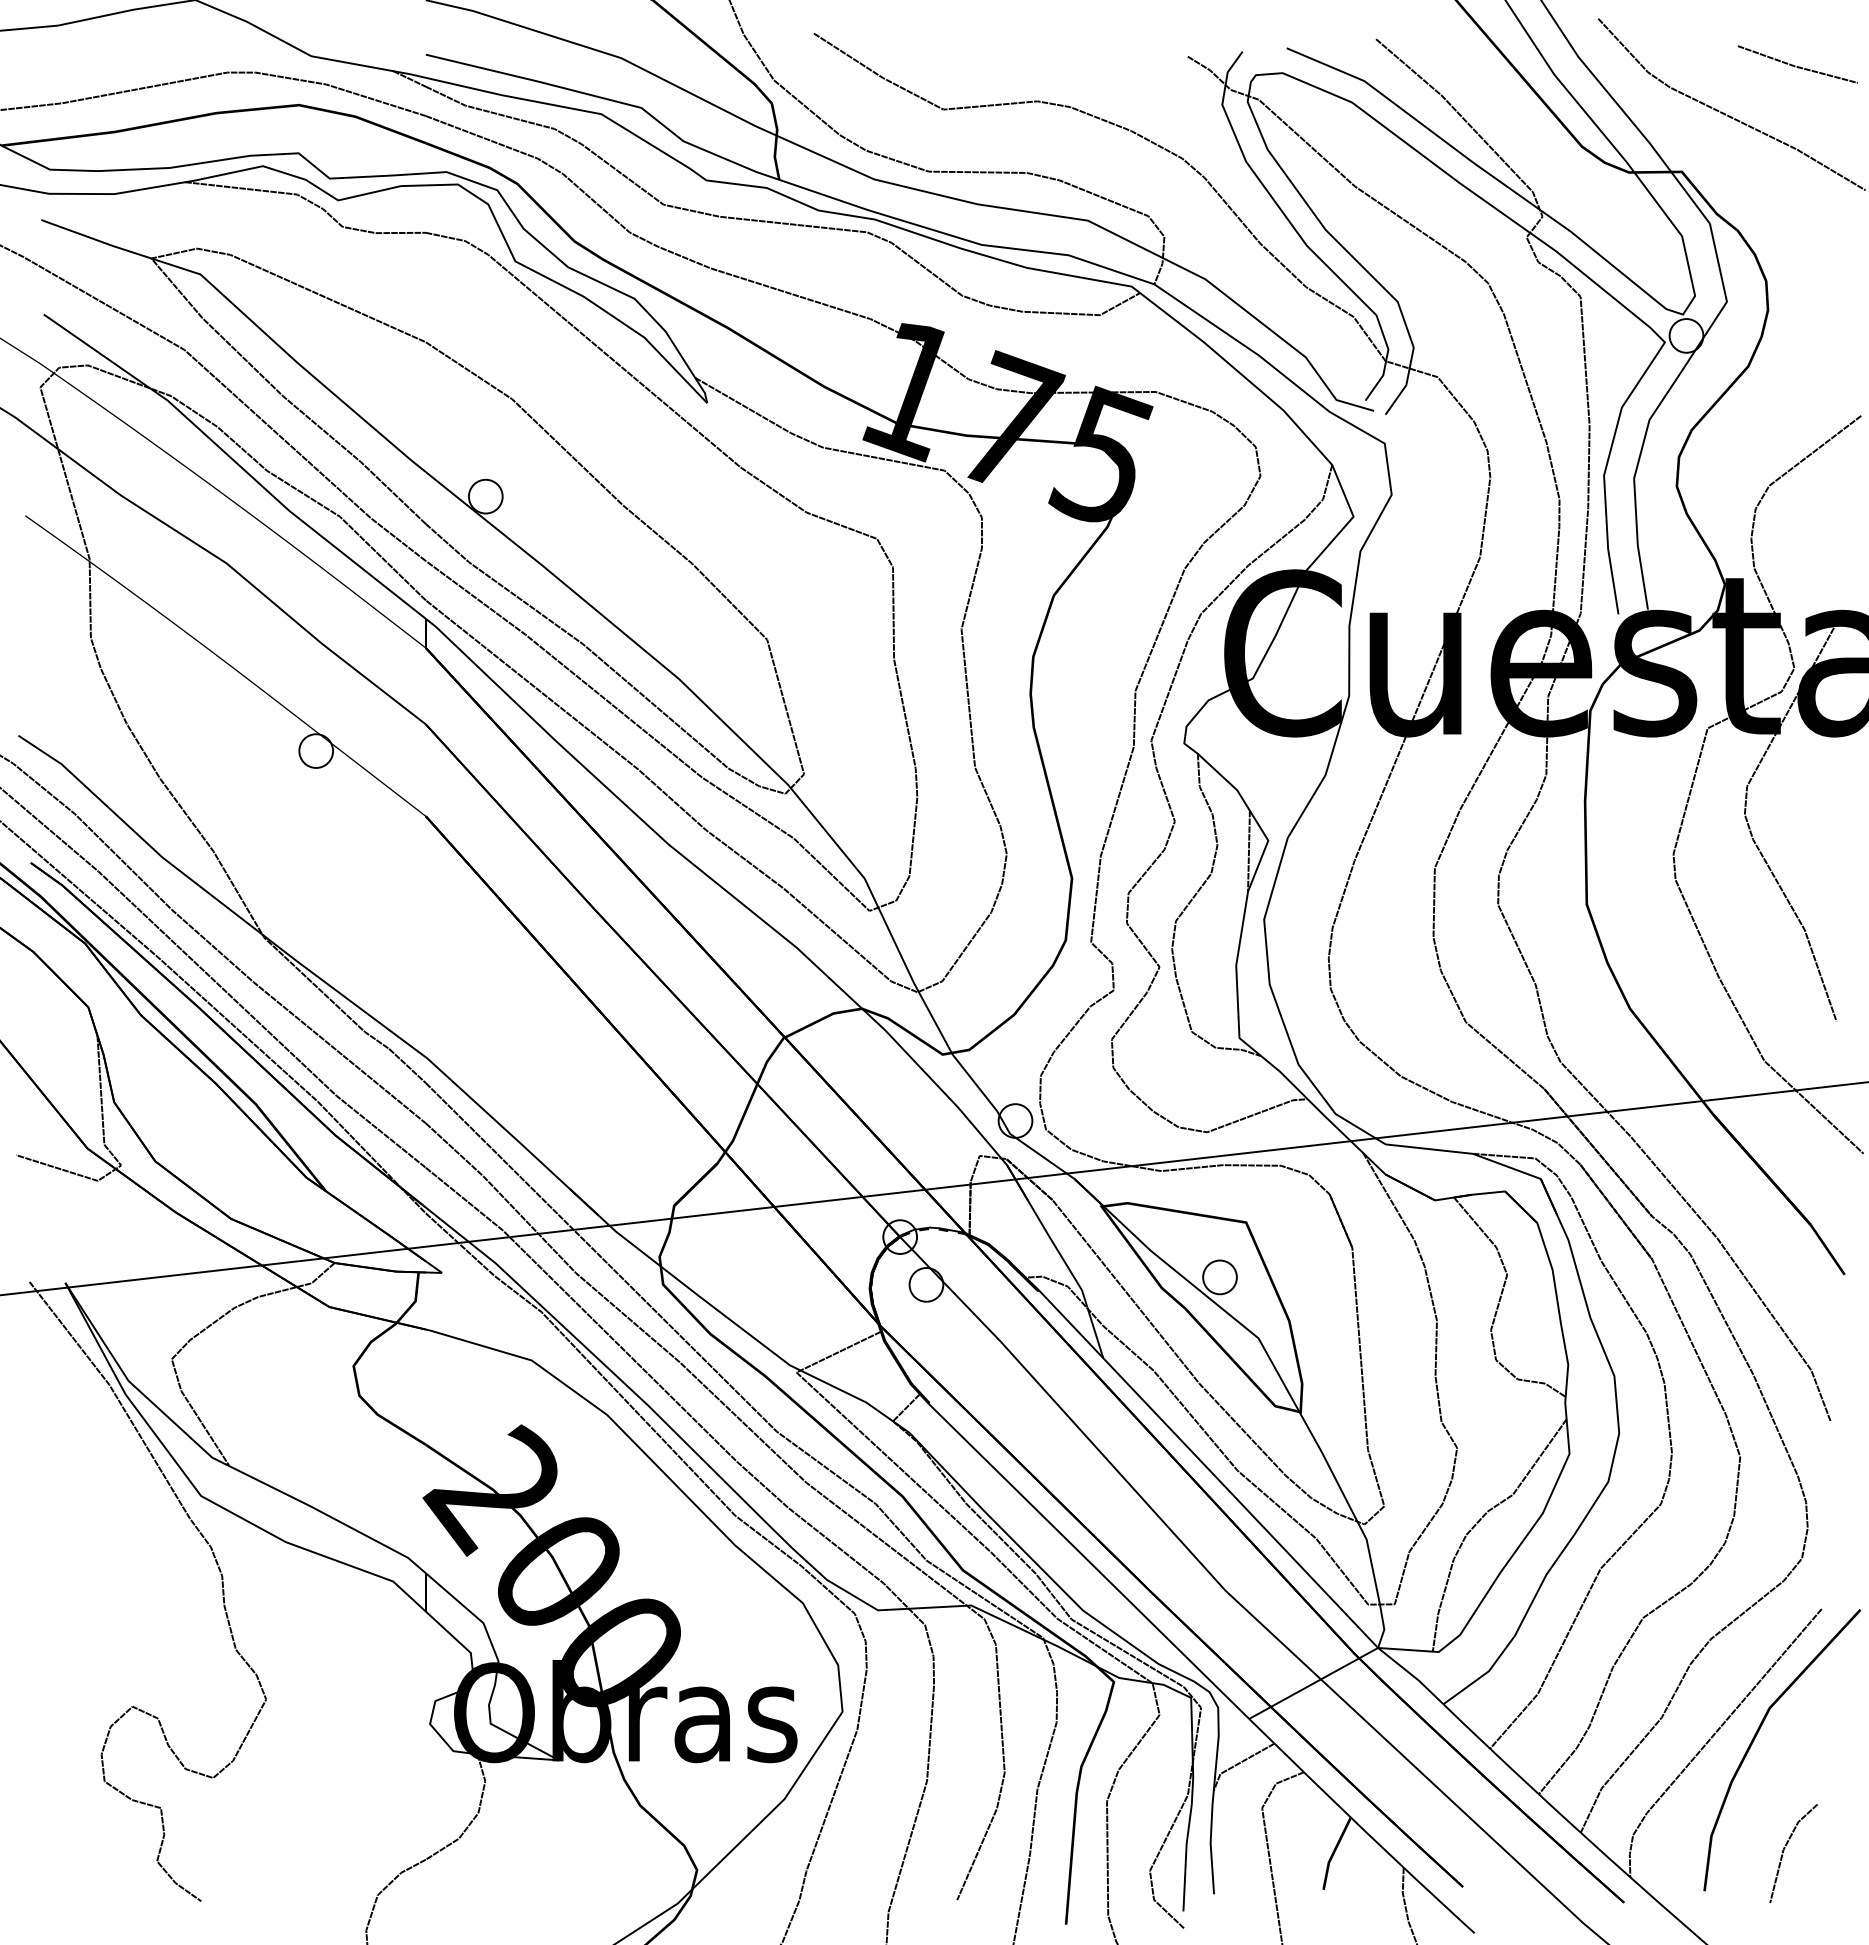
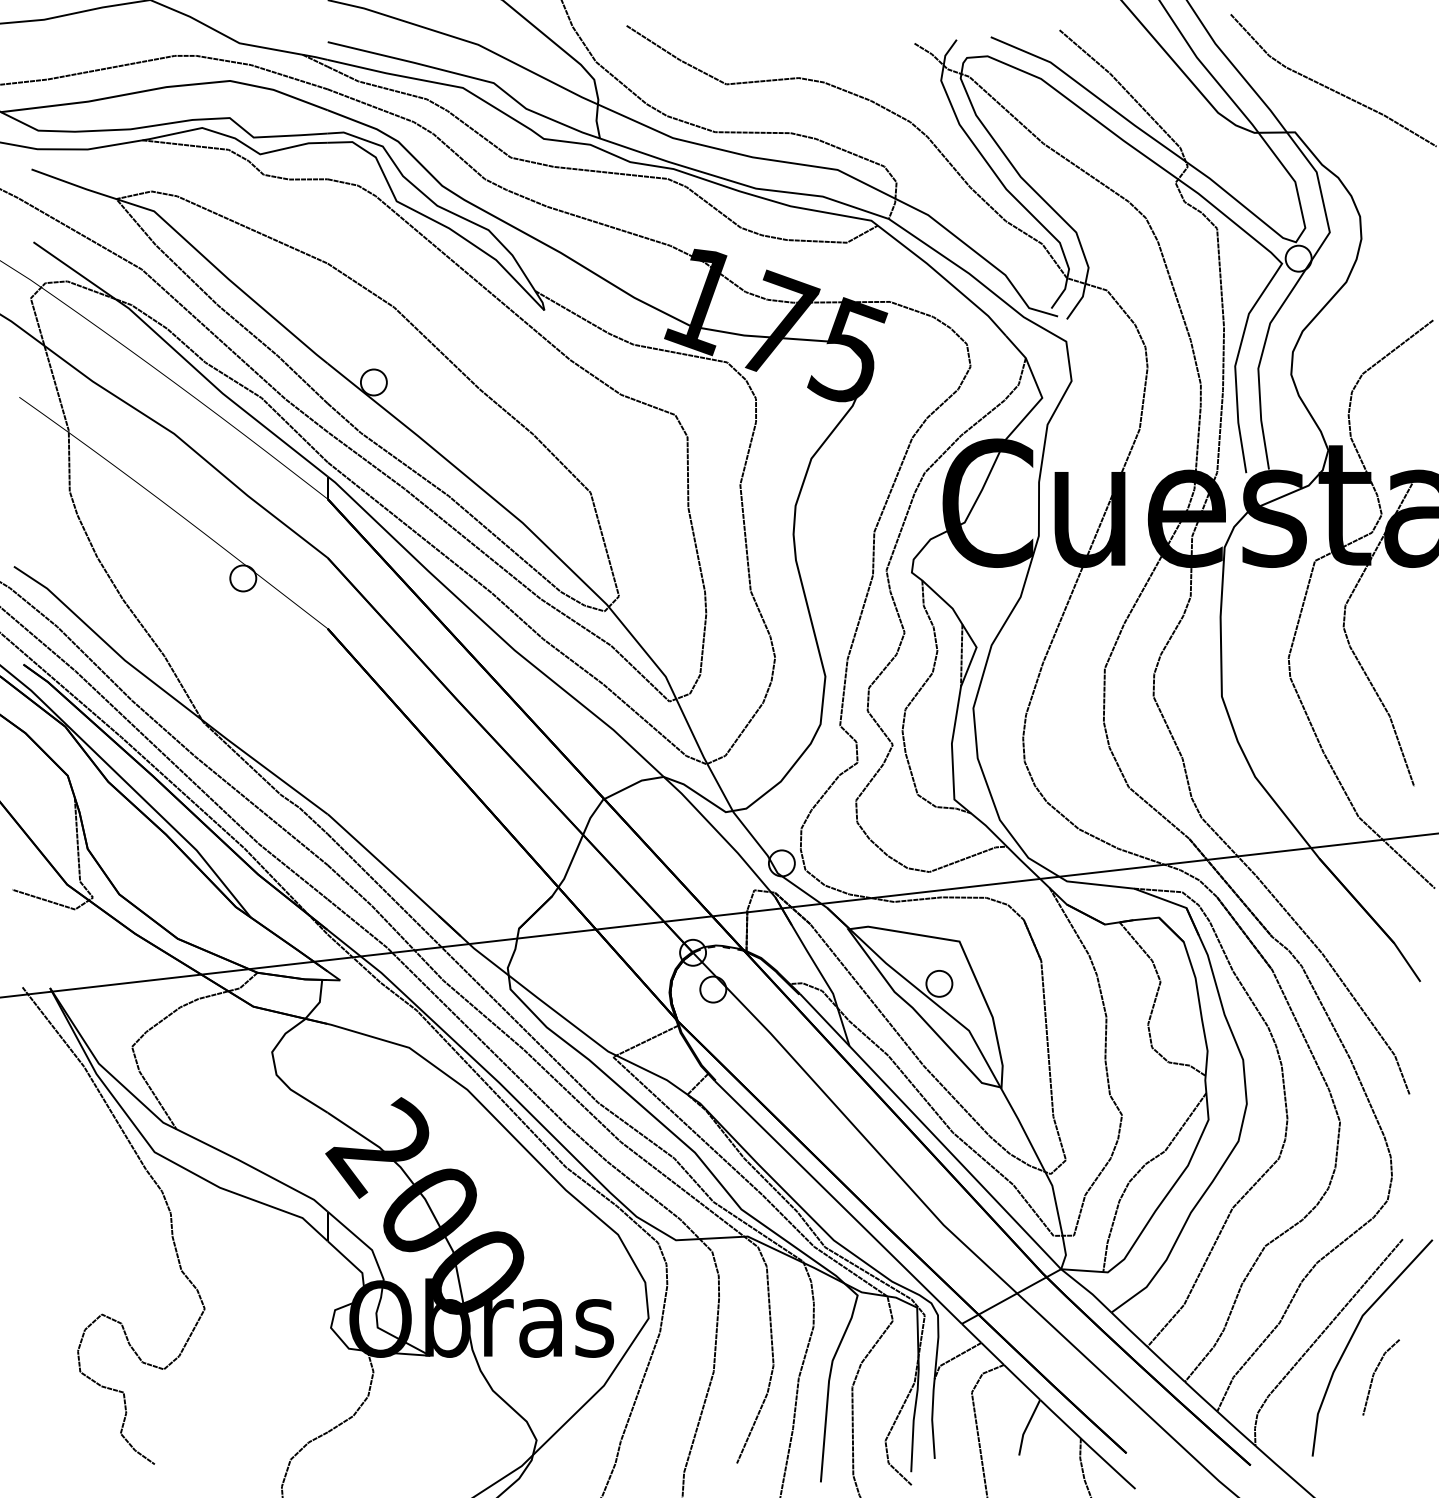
line: (1797, 66) -> (1384, 51), removed
line: (1784, 1851) -> (1374, 1375), moved

